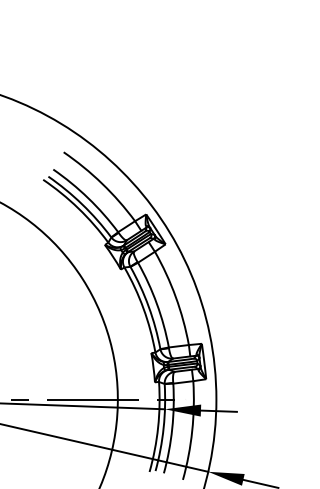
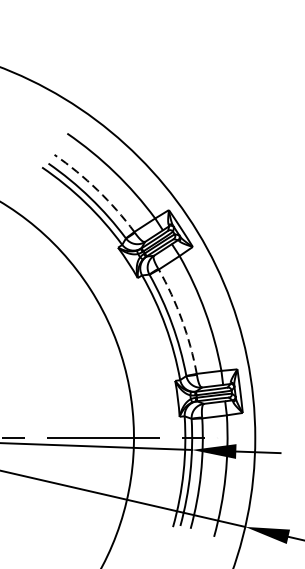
arc: (88, 198) -> (97, 190), solid -> dashed
arc: (156, 303) -> (181, 319), solid -> dashed

